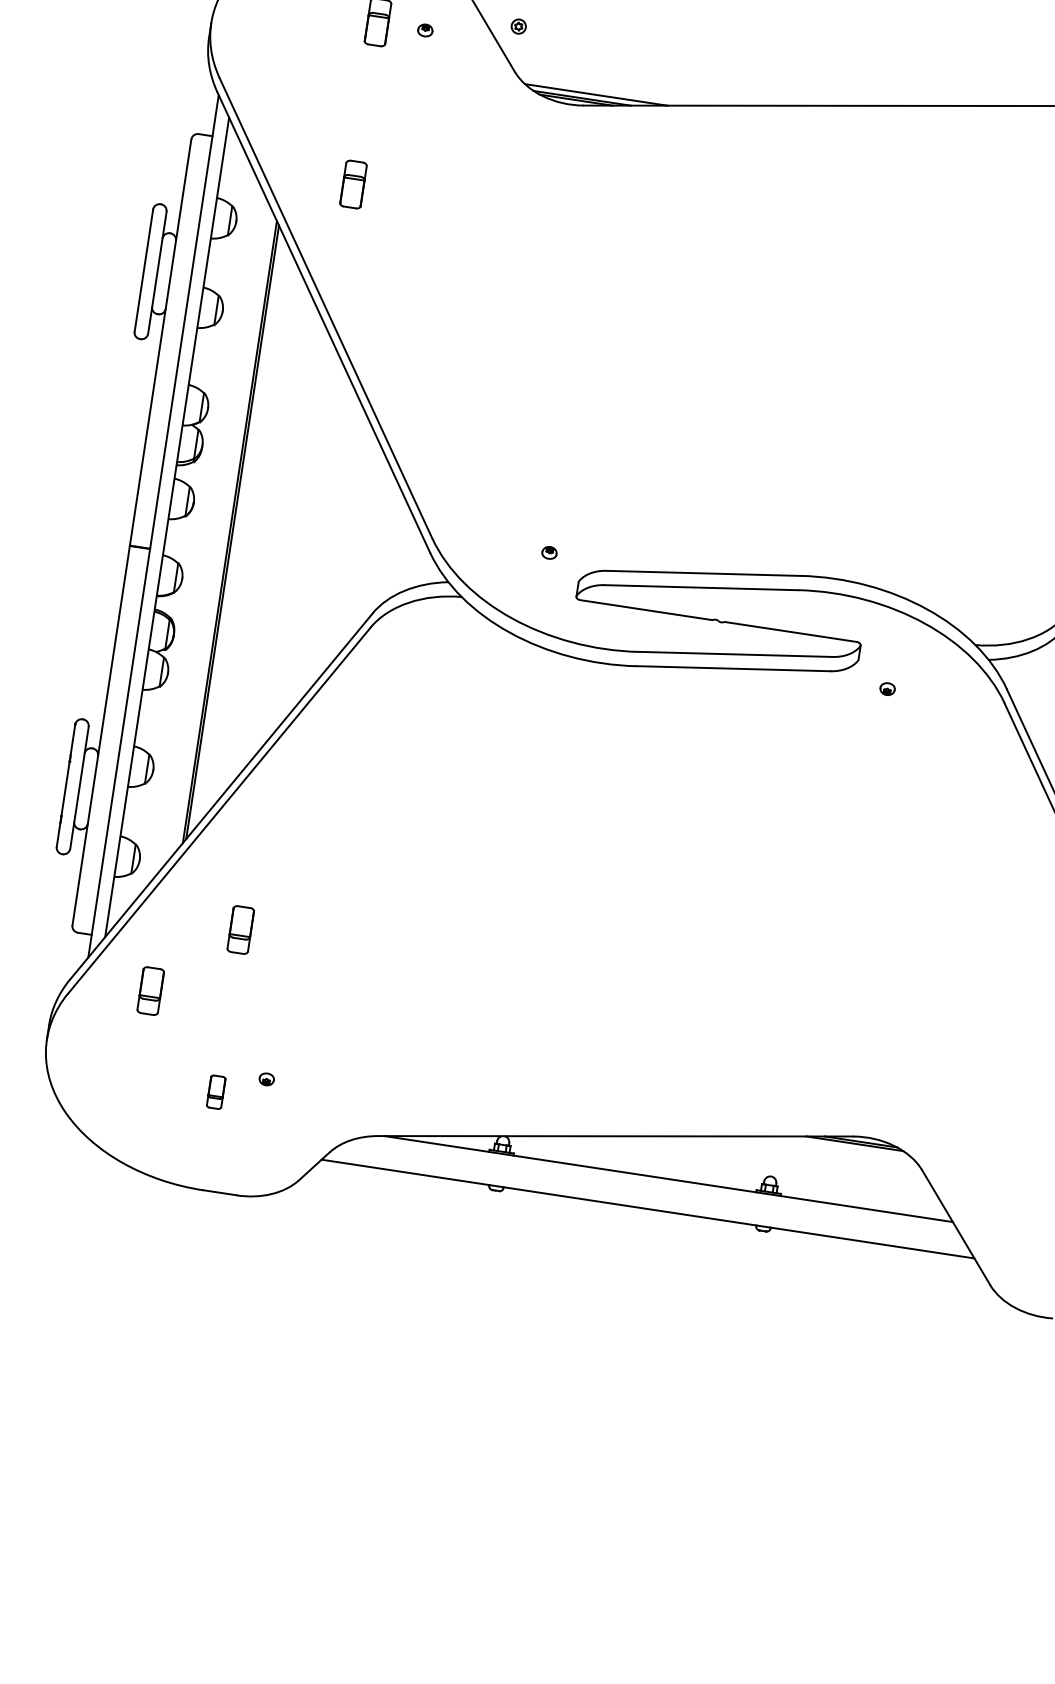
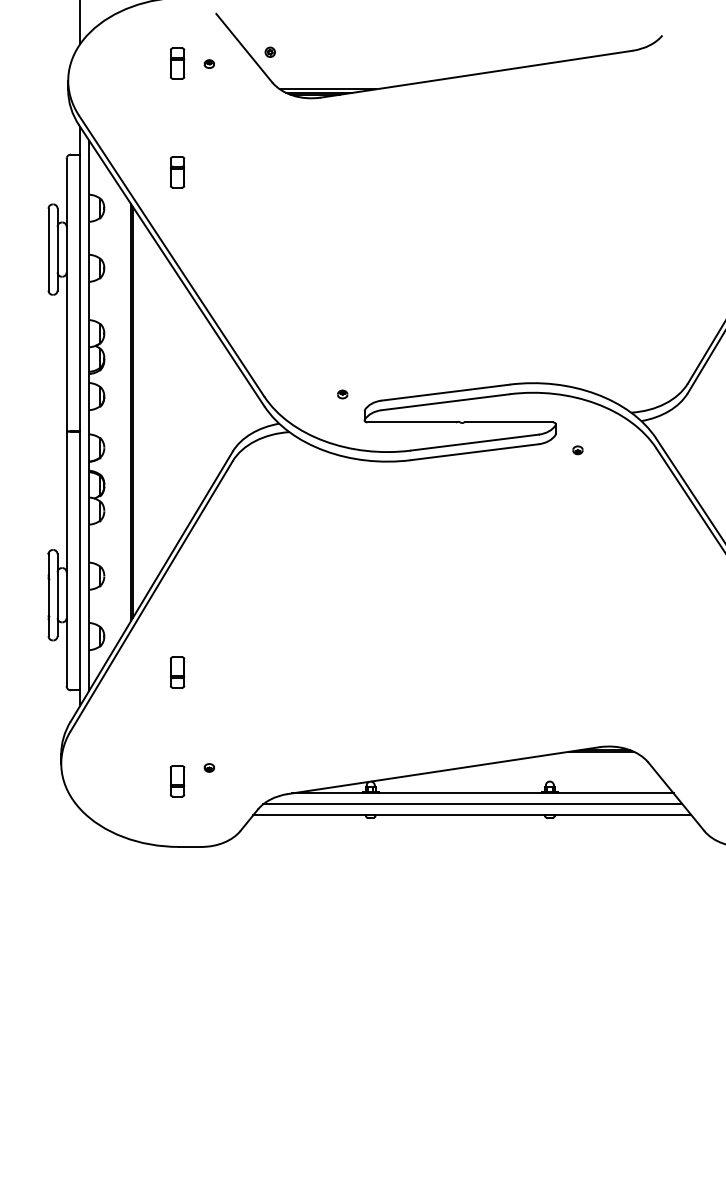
part: (150, 991) -> (124, 721), removed
part: (216, 1092) -> (177, 781), size x1.43
line: (650, 1193) -> (472, 804), added

